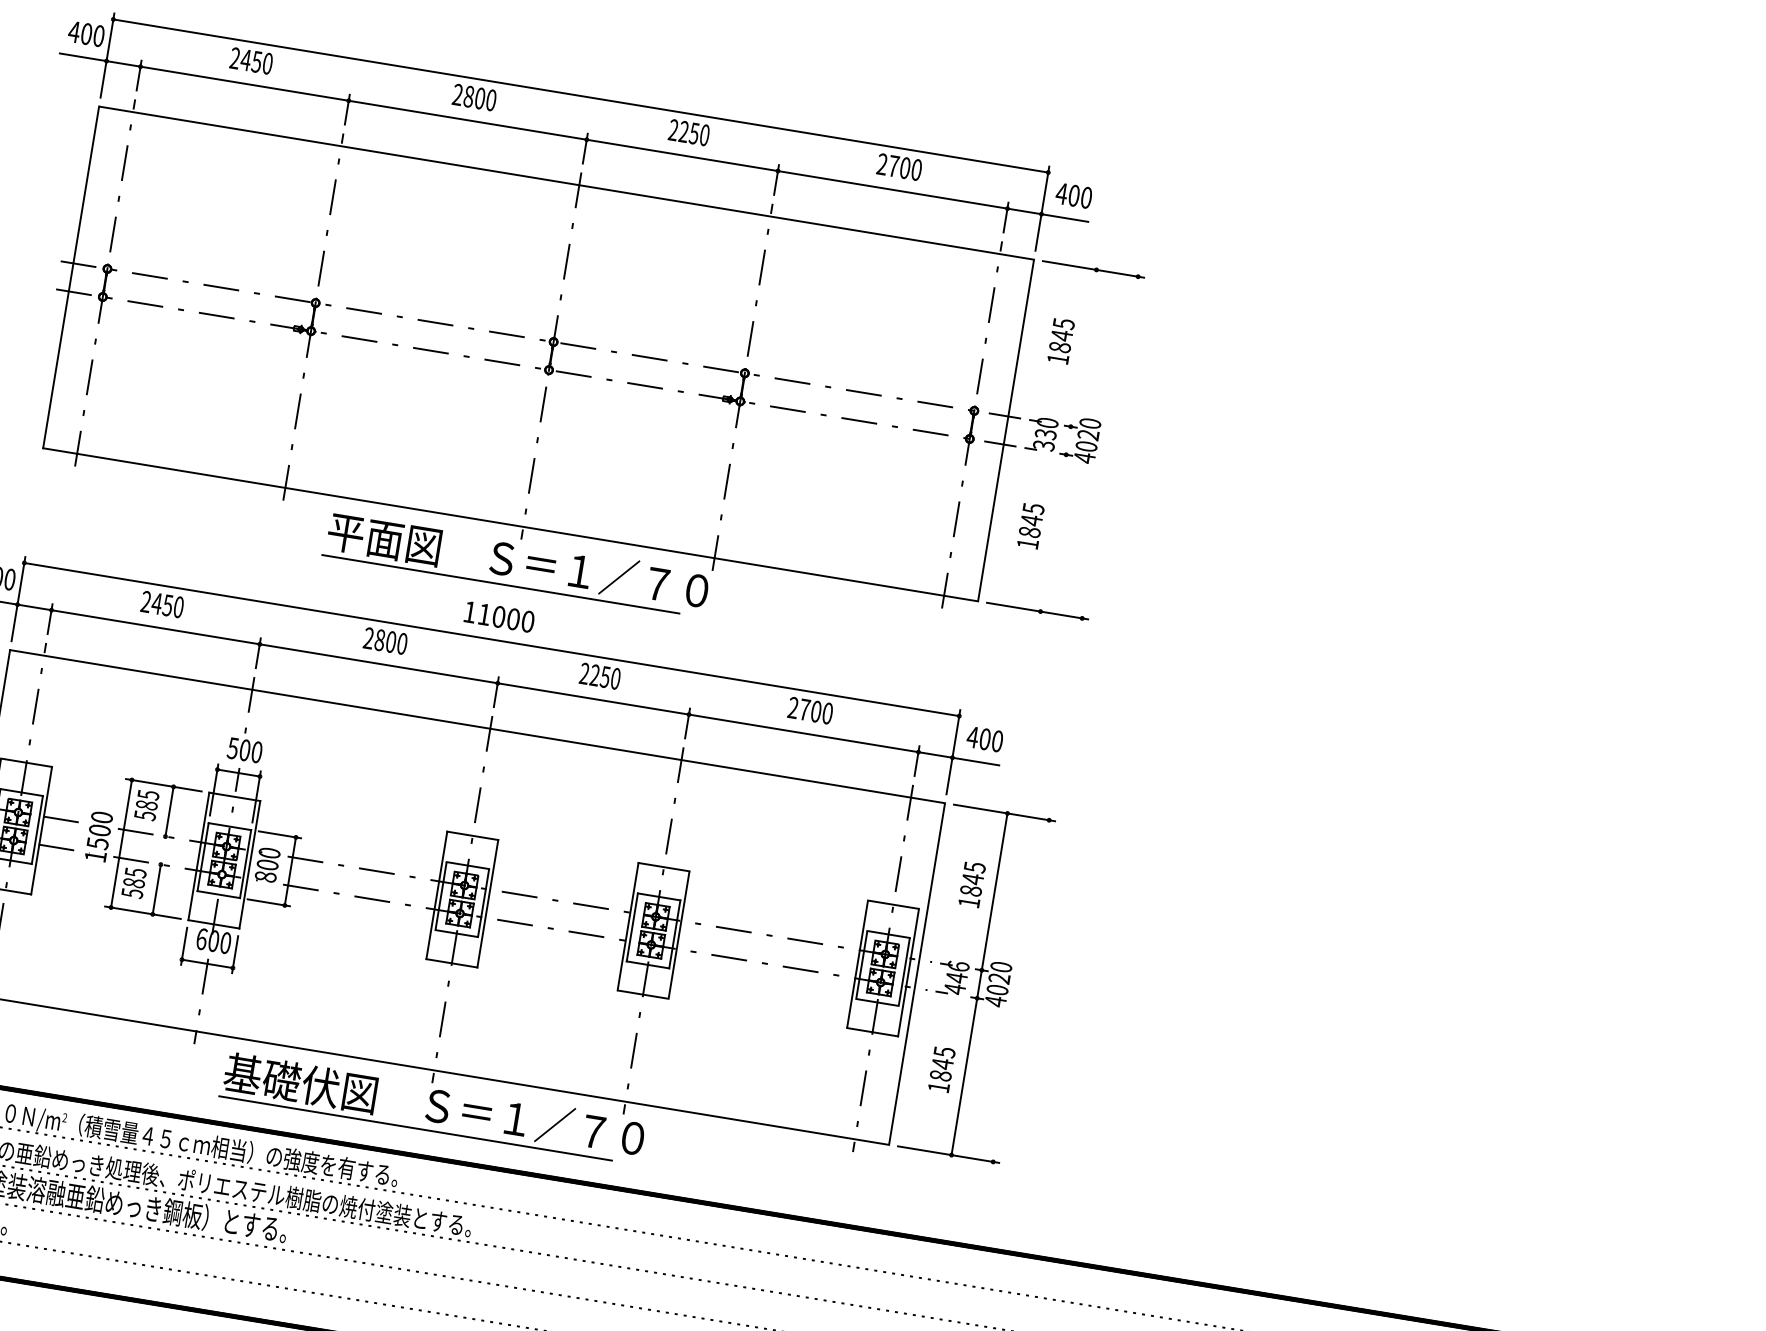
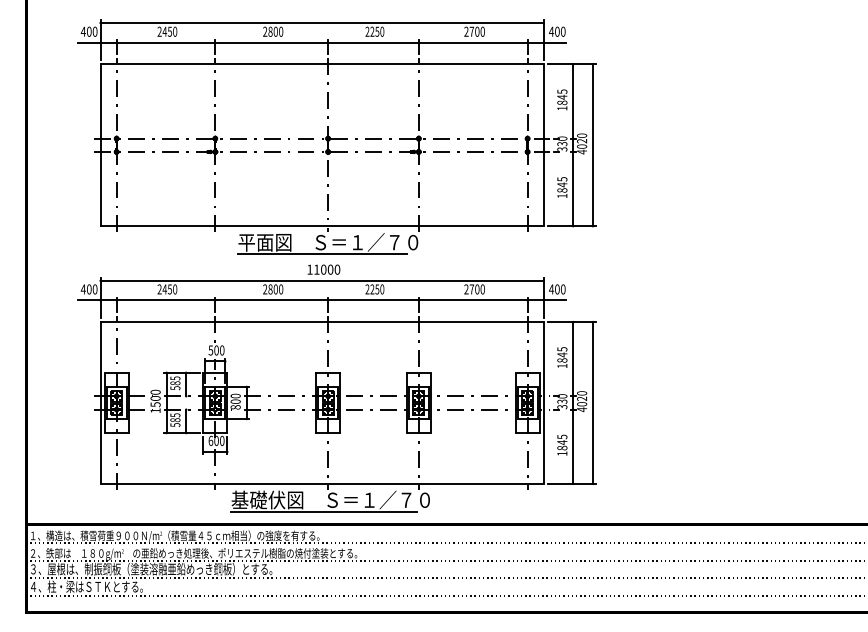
line: (1068, 441) -> (573, 145), added
line: (1111, 448) -> (593, 145), added
text: (957, 977) -> (562, 401), 446 -> 330
line: (1022, 990) -> (593, 402), added

